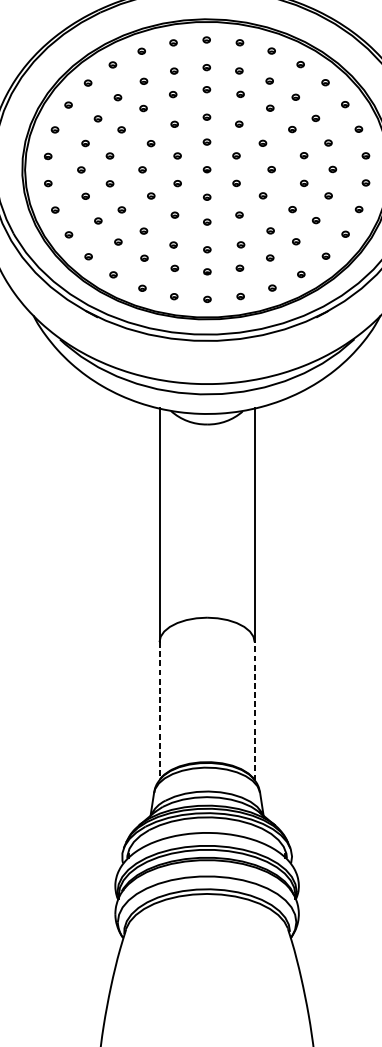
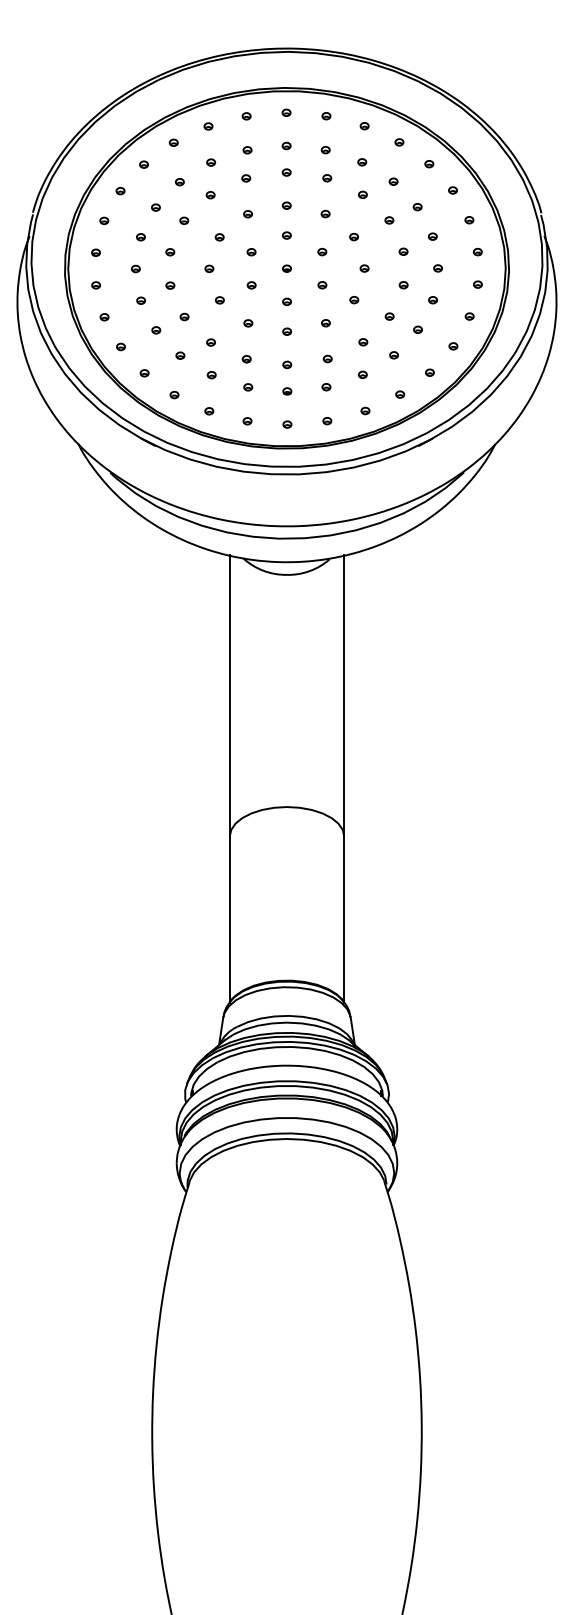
line: (254, 710) -> (344, 918), dashed -> solid
line: (159, 711) -> (229, 919), dashed -> solid

